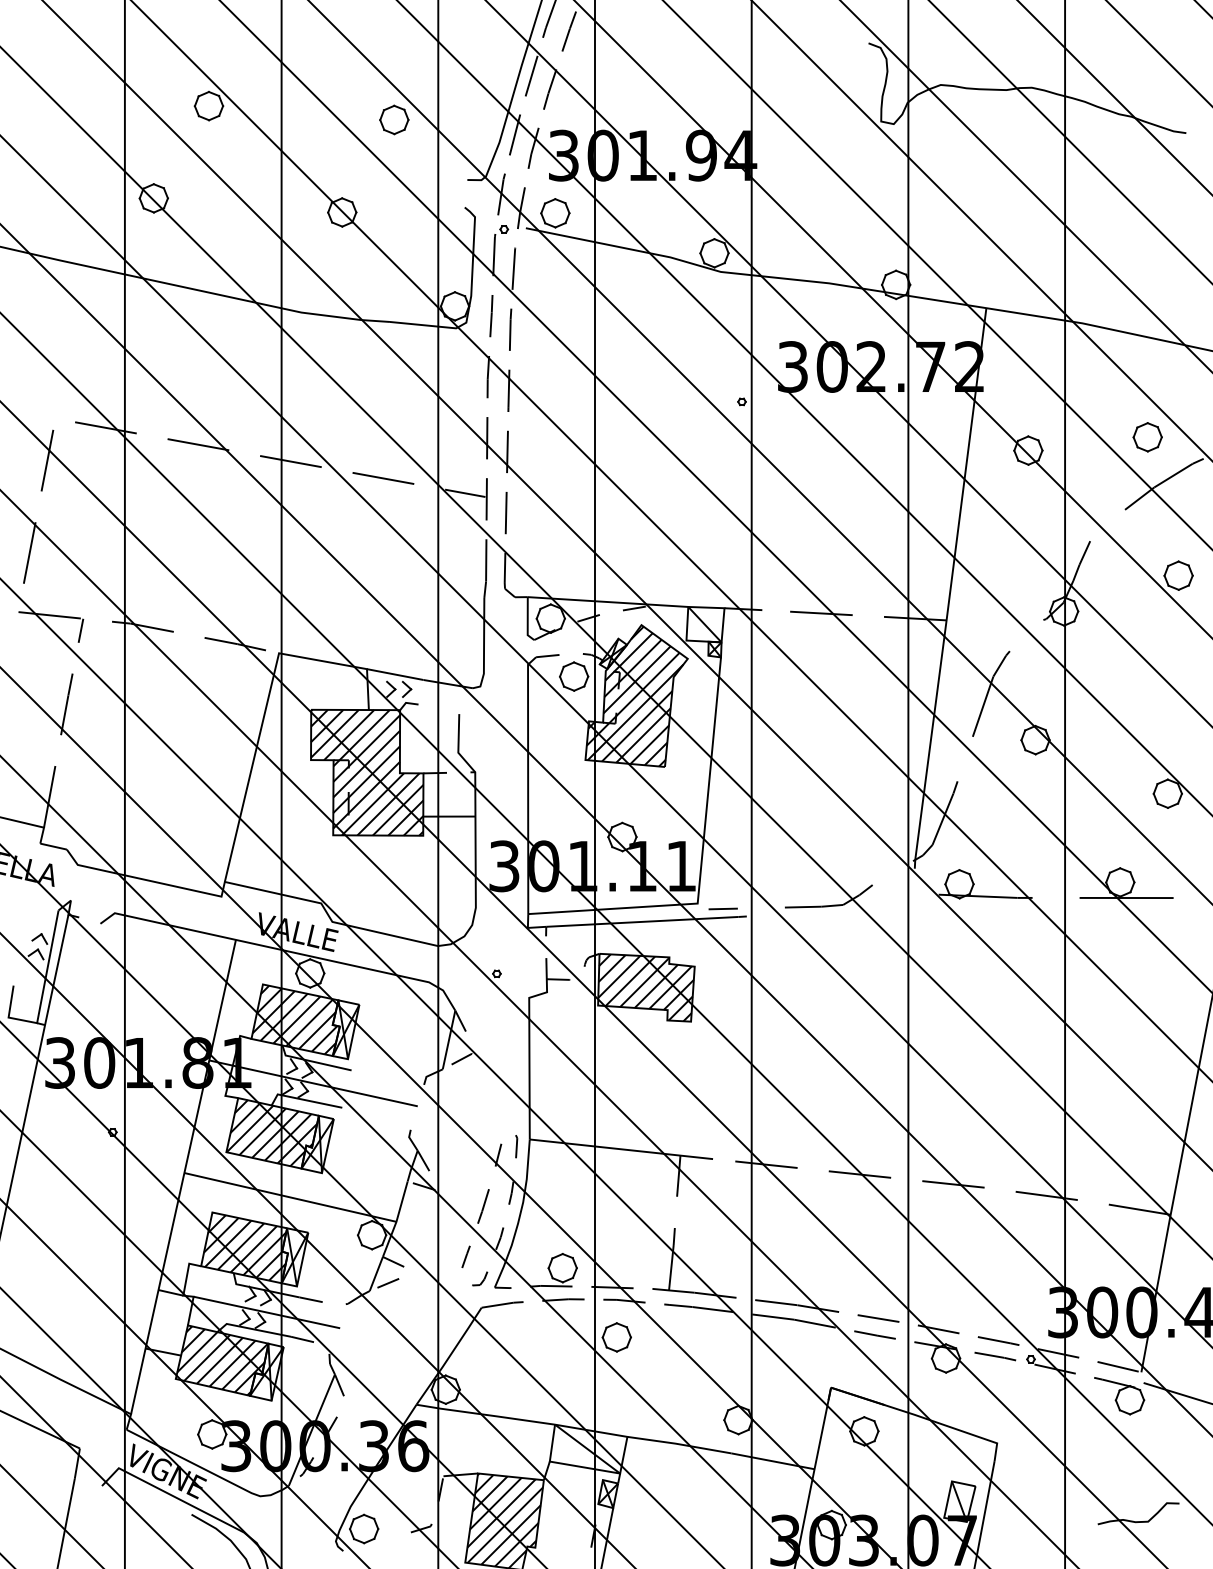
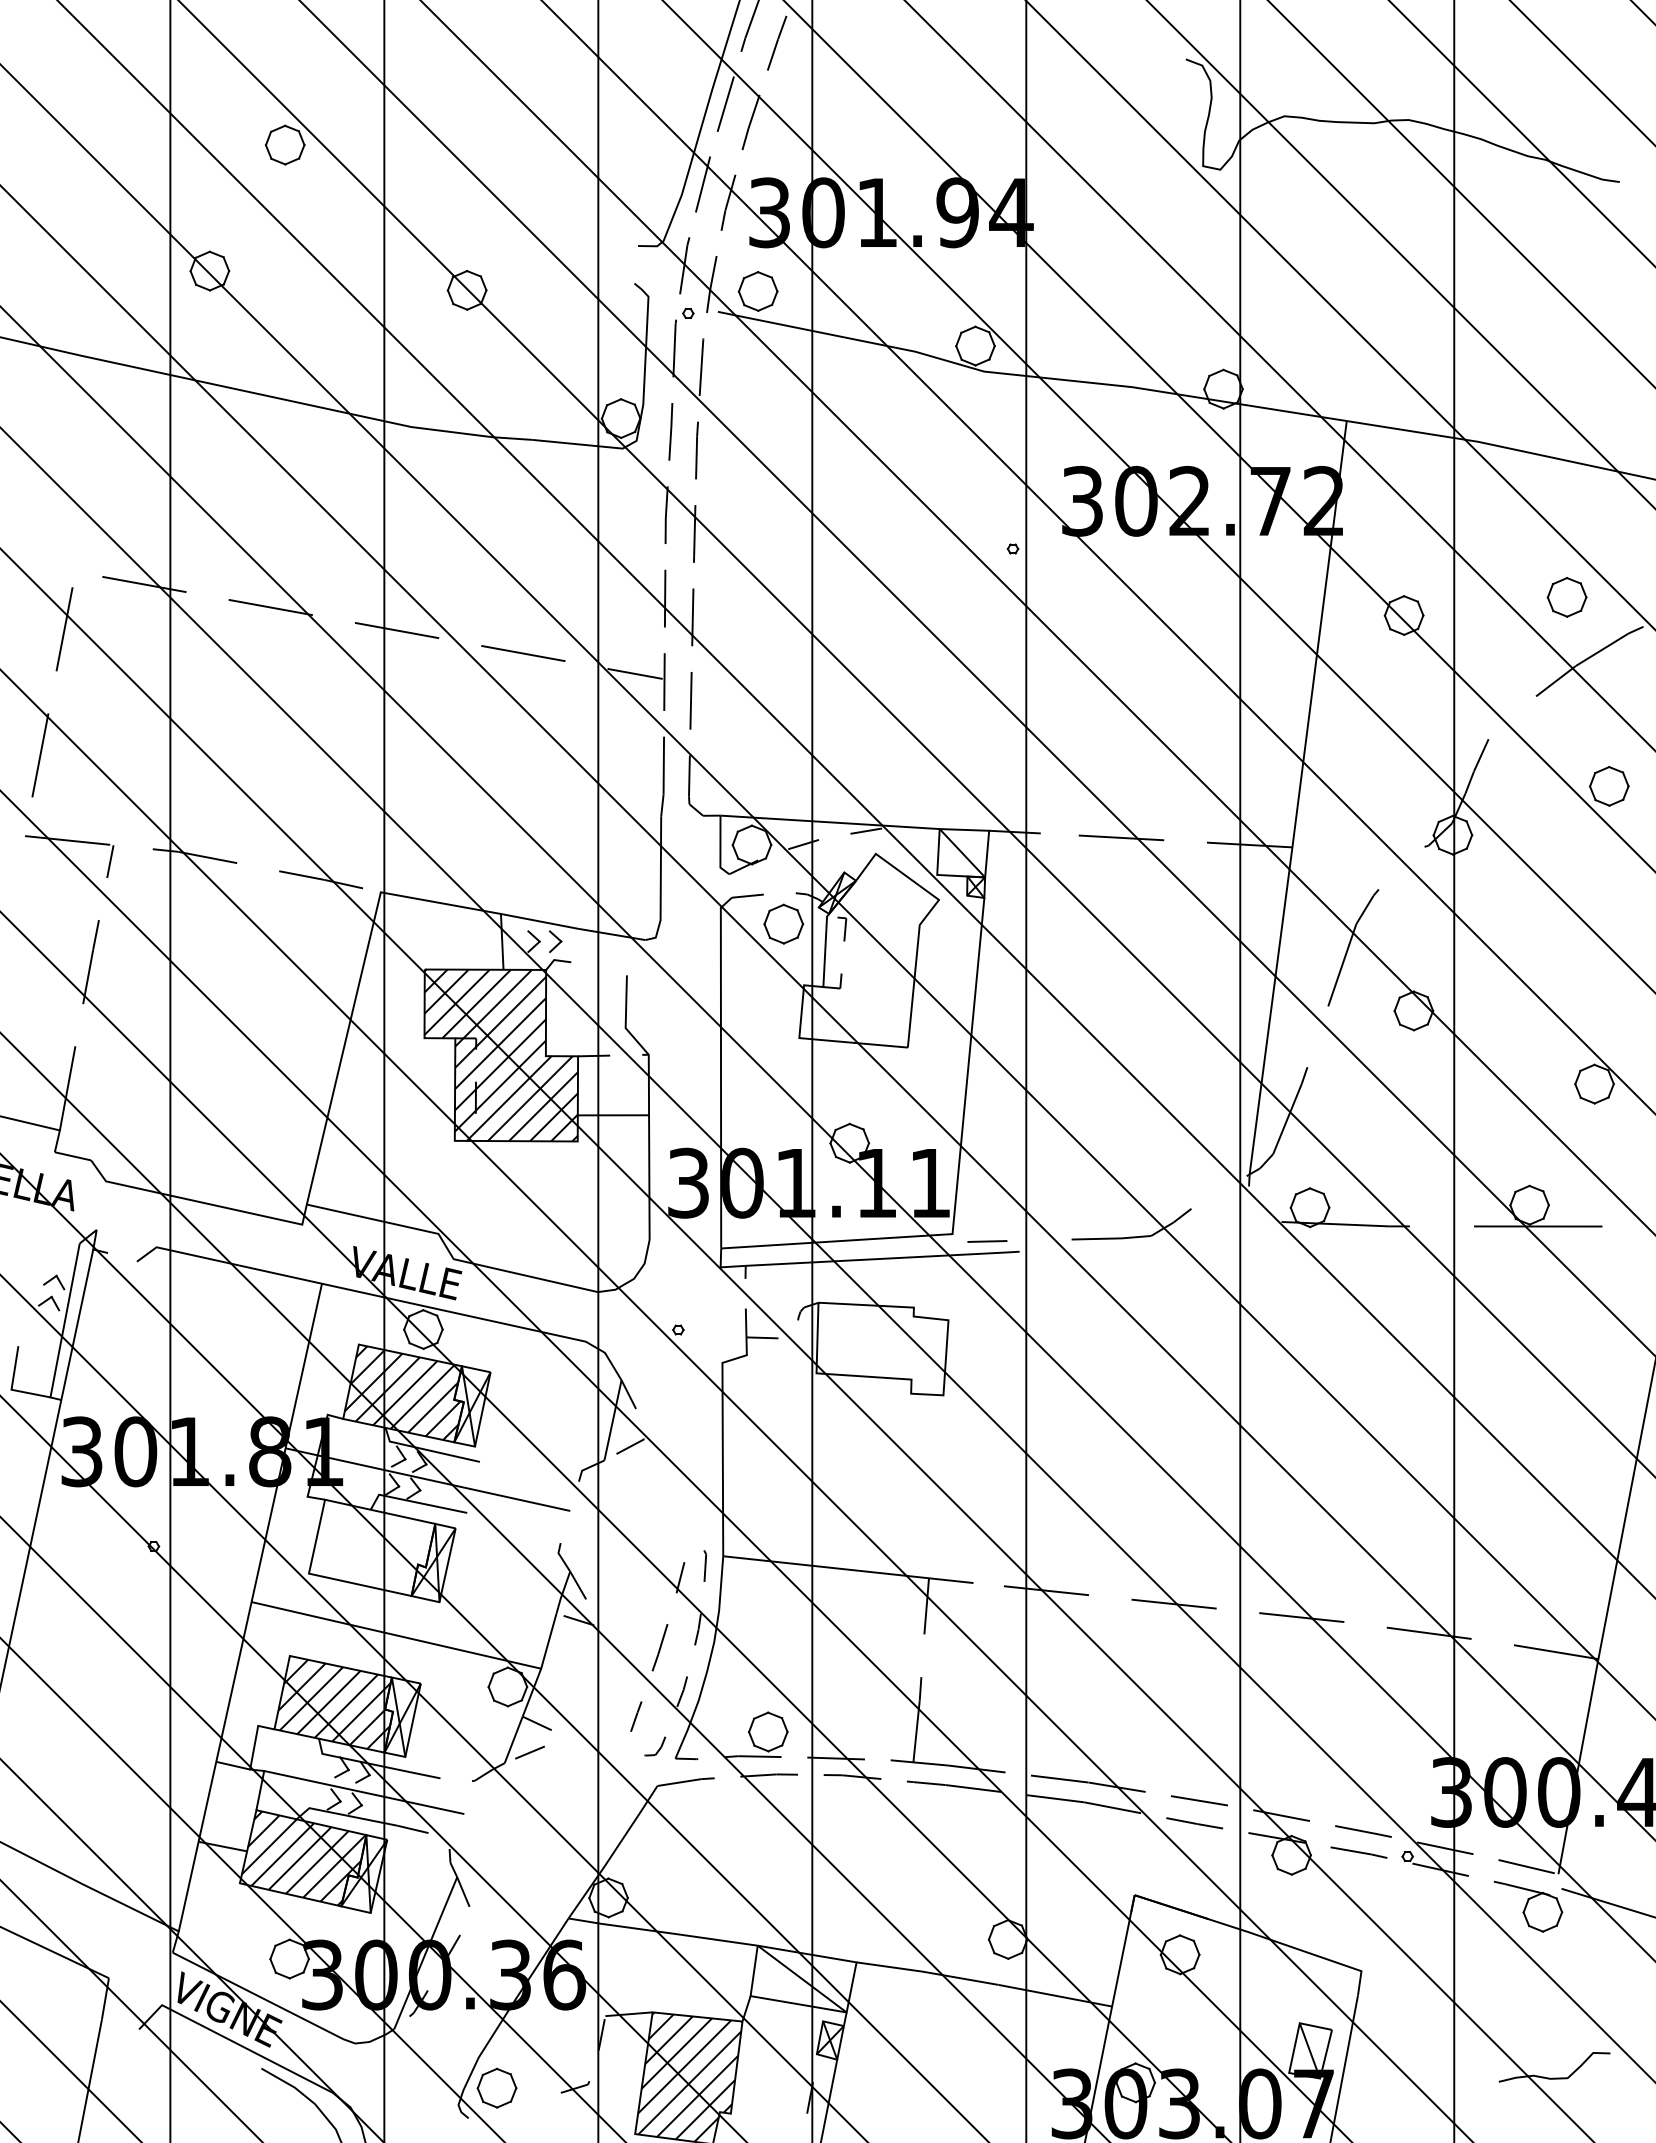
part: (394, 119) -> (538, 163), removed
hatch: (634, 696) -> (866, 951), removed
hatch: (645, 987) -> (881, 1348), removed
hatch: (271, 1133) -> (370, 1547), removed
part: (616, 1337) -> (841, 1826), removed

